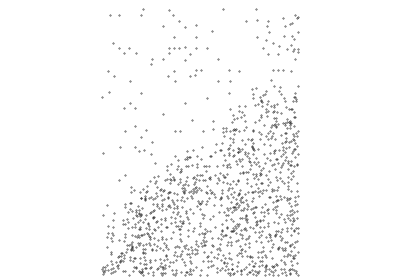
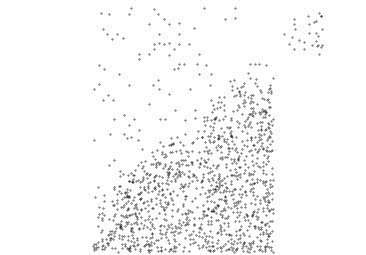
part: (278, 36) -> (303, 33), moved
part: (125, 48) -> (113, 34), moved
part: (234, 70) -> (201, 64), moved
part: (172, 76) -> (156, 84), moved
part: (130, 105) -> (108, 97), moved

